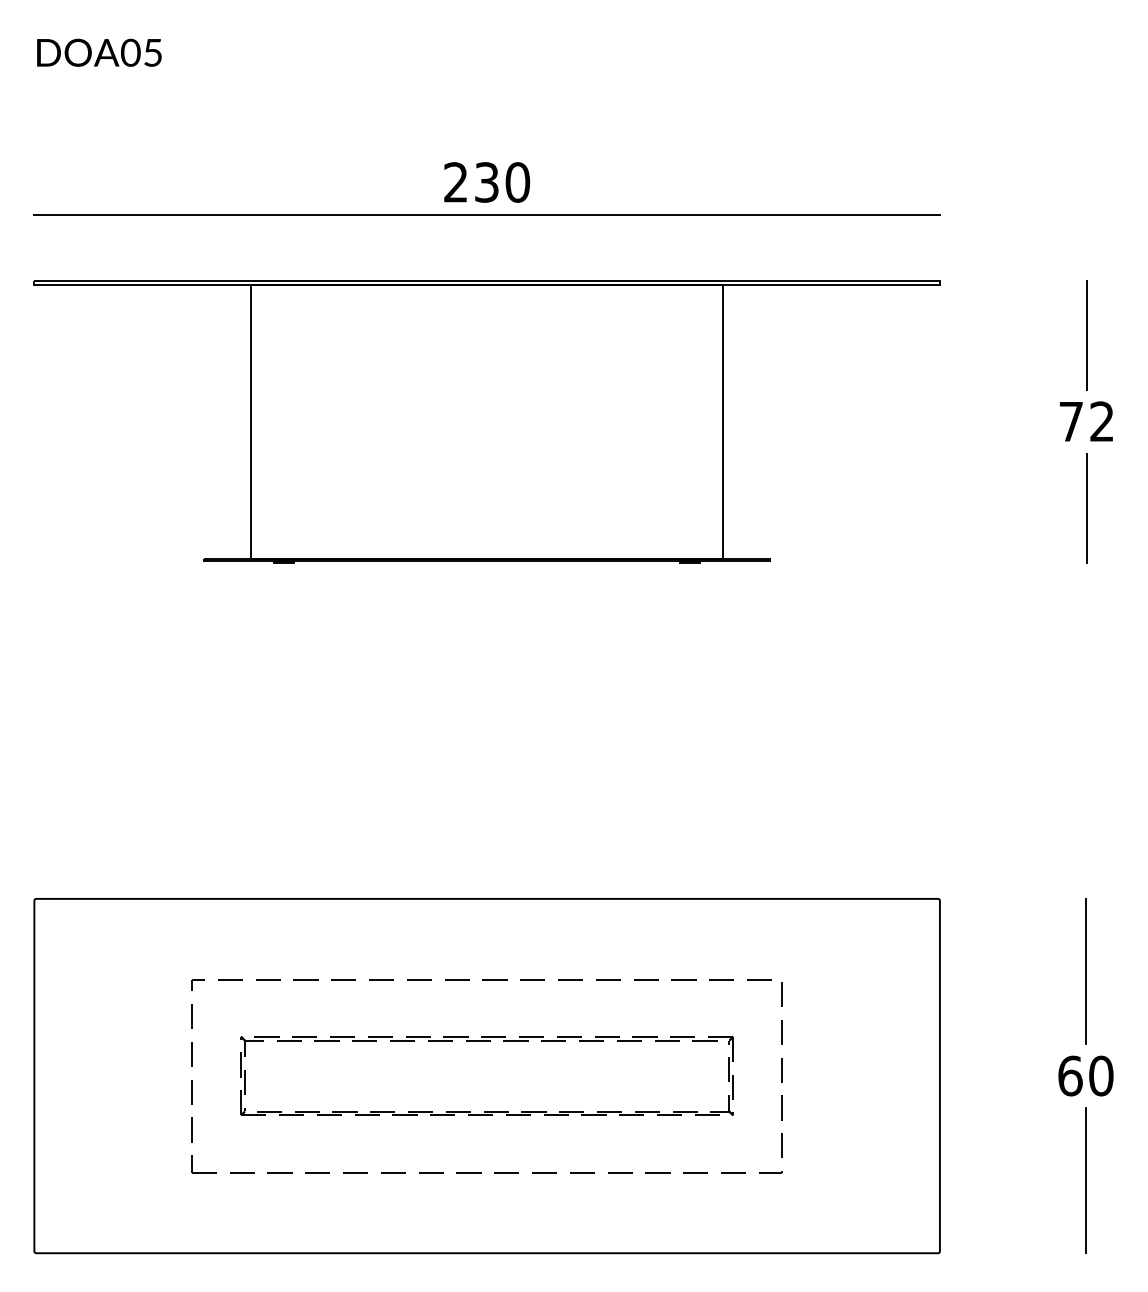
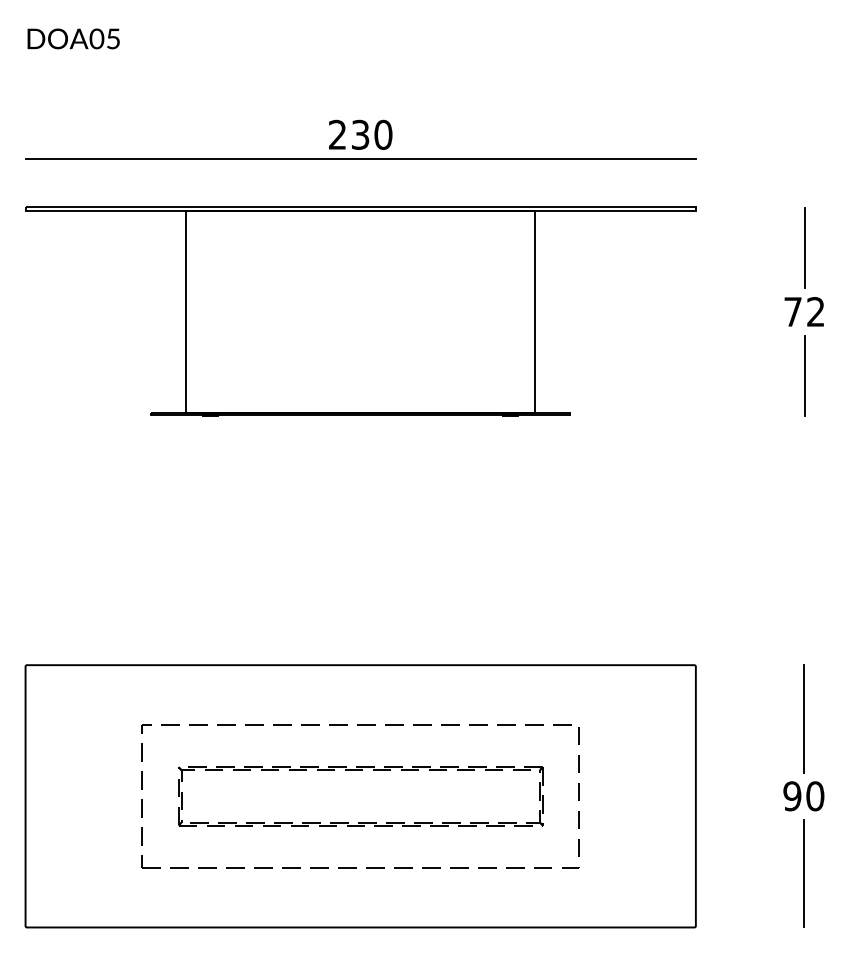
text: (1070, 1075) -> (792, 795), 60 -> 90

